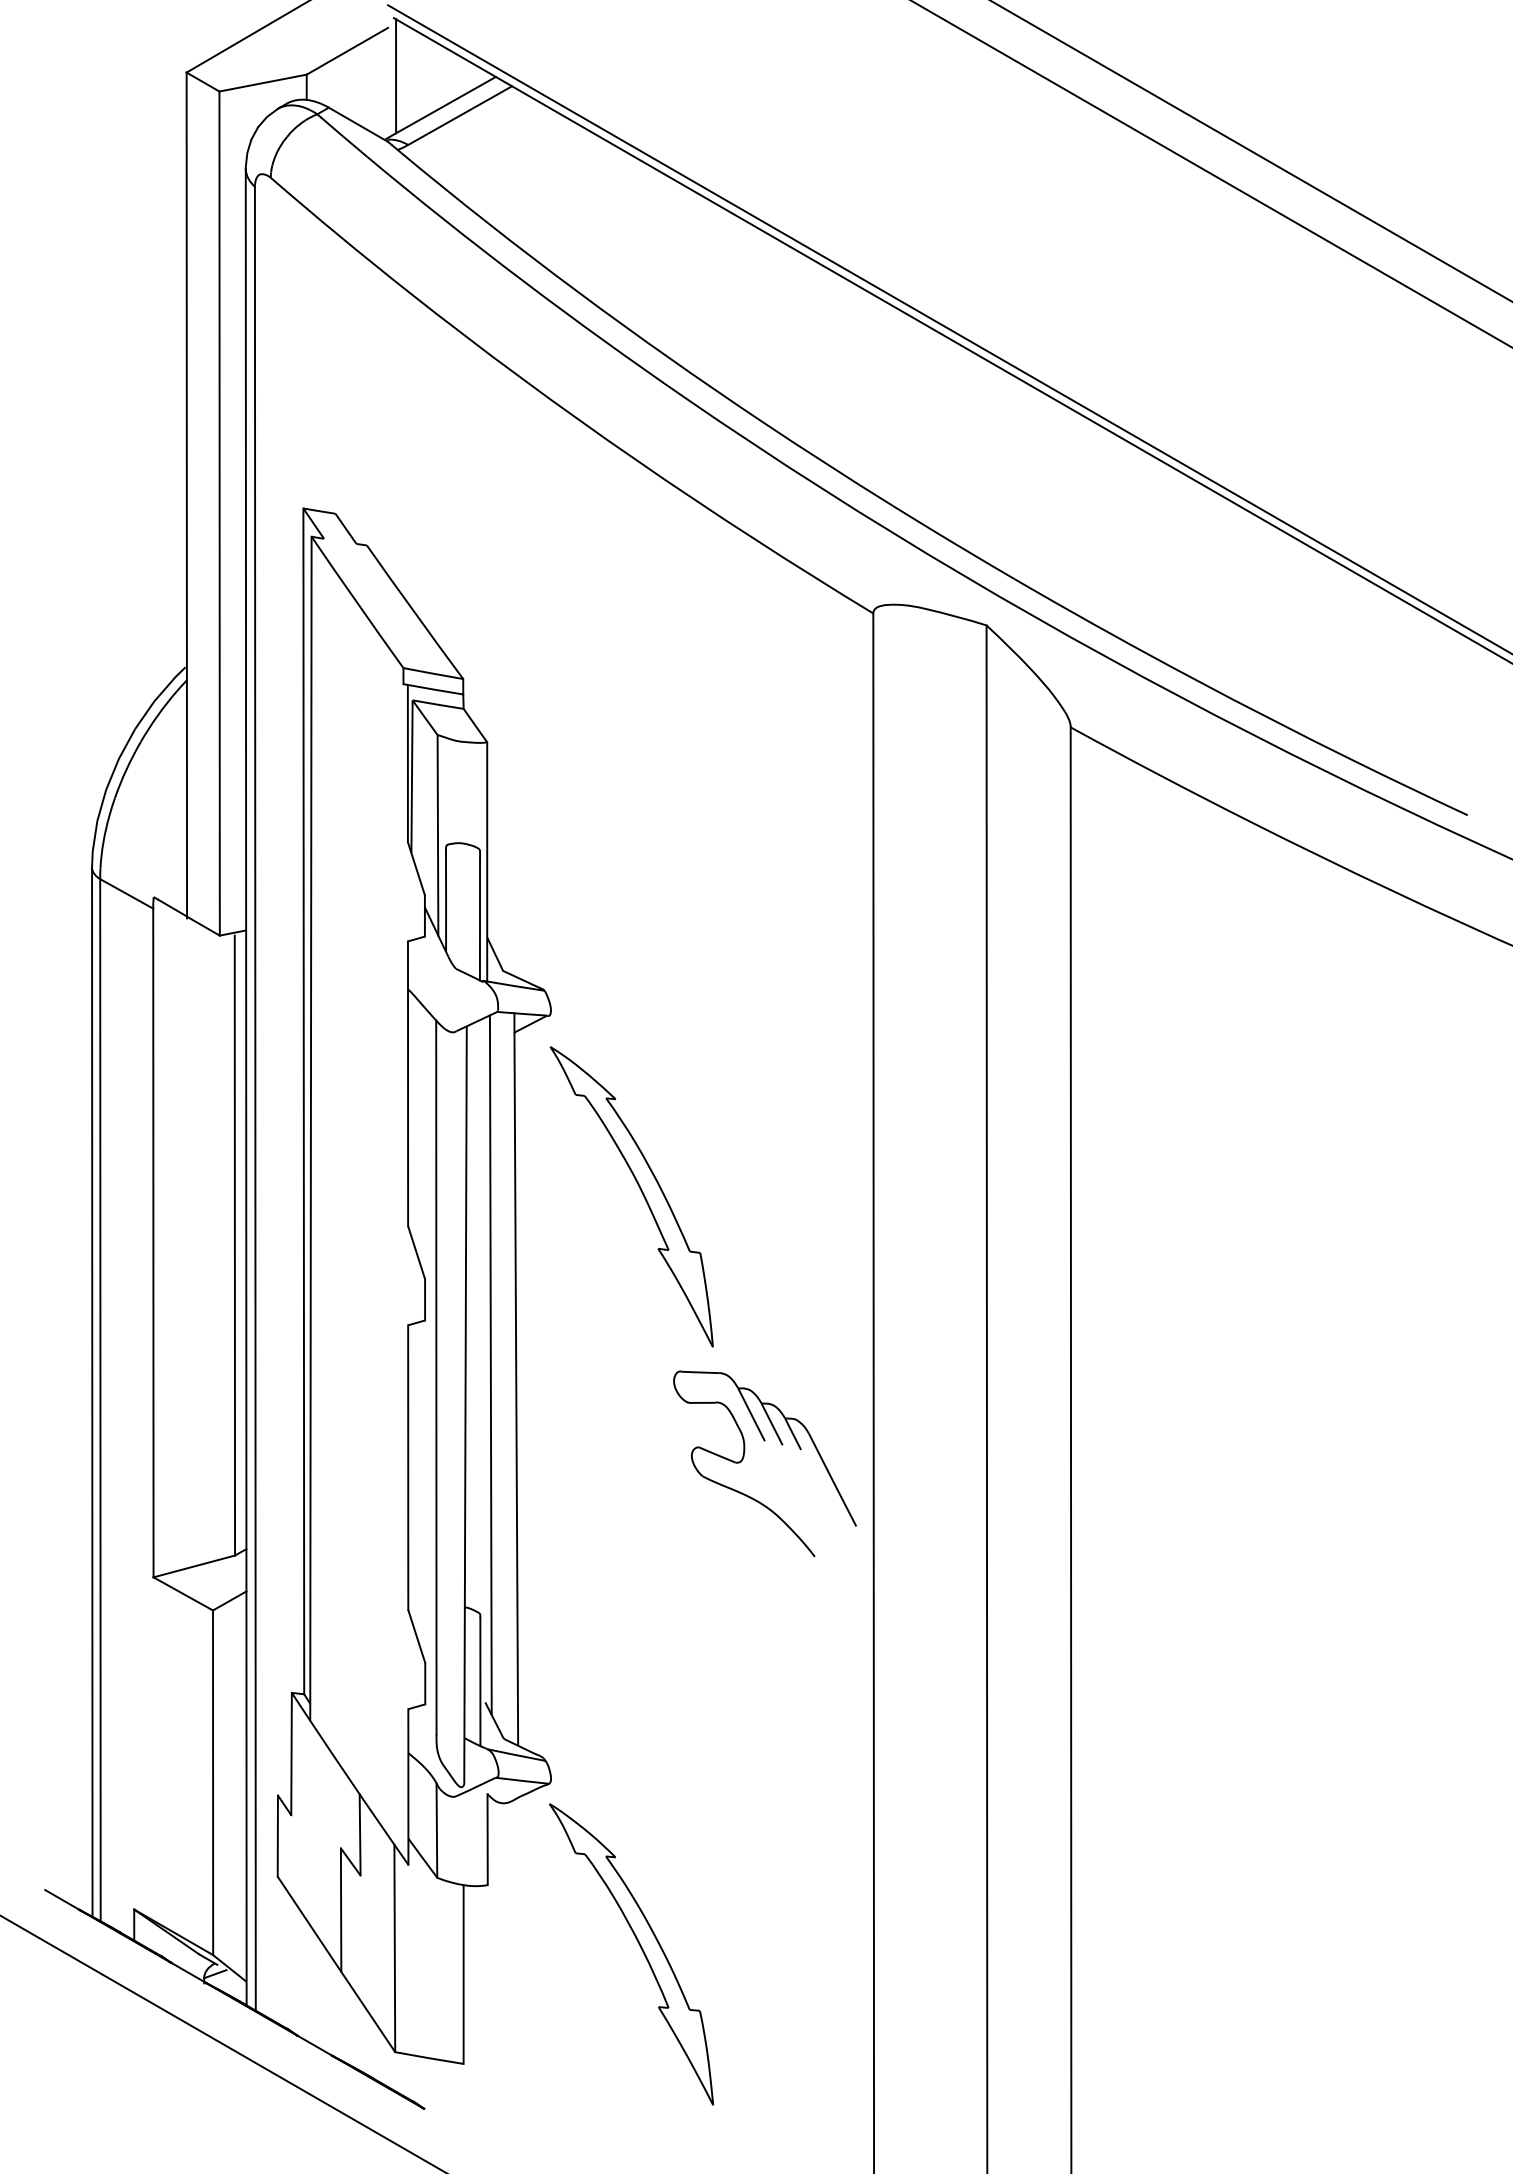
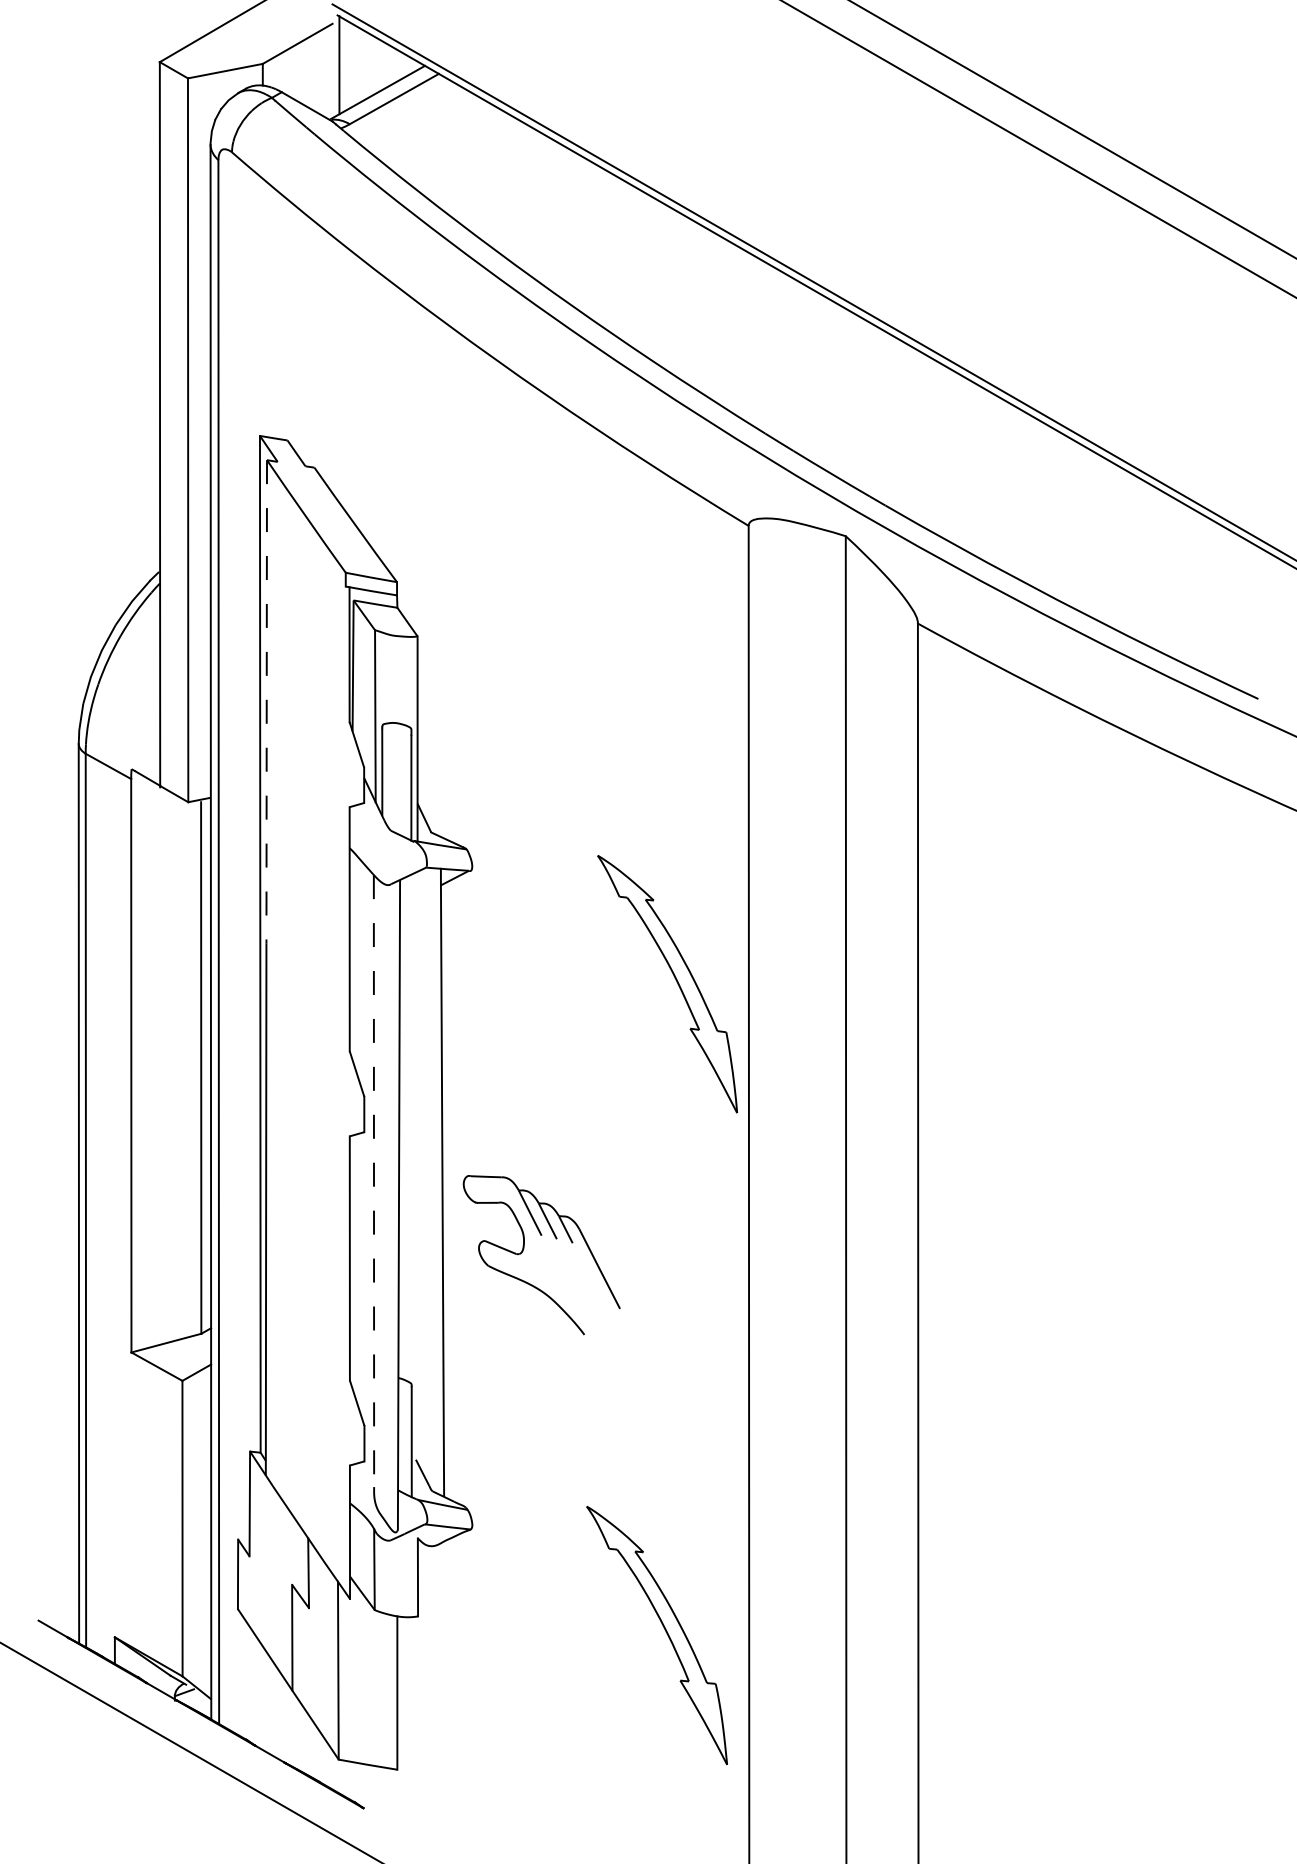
line: (311, 818) -> (266, 701), solid -> dashed
part: (641, 1192) -> (675, 980), moved
line: (490, 1364) -> (420, 1169), removed
line: (436, 1377) -> (374, 1181), solid -> dashed
part: (744, 1457) -> (524, 1249), moved
part: (641, 1950) -> (665, 1632), moved

